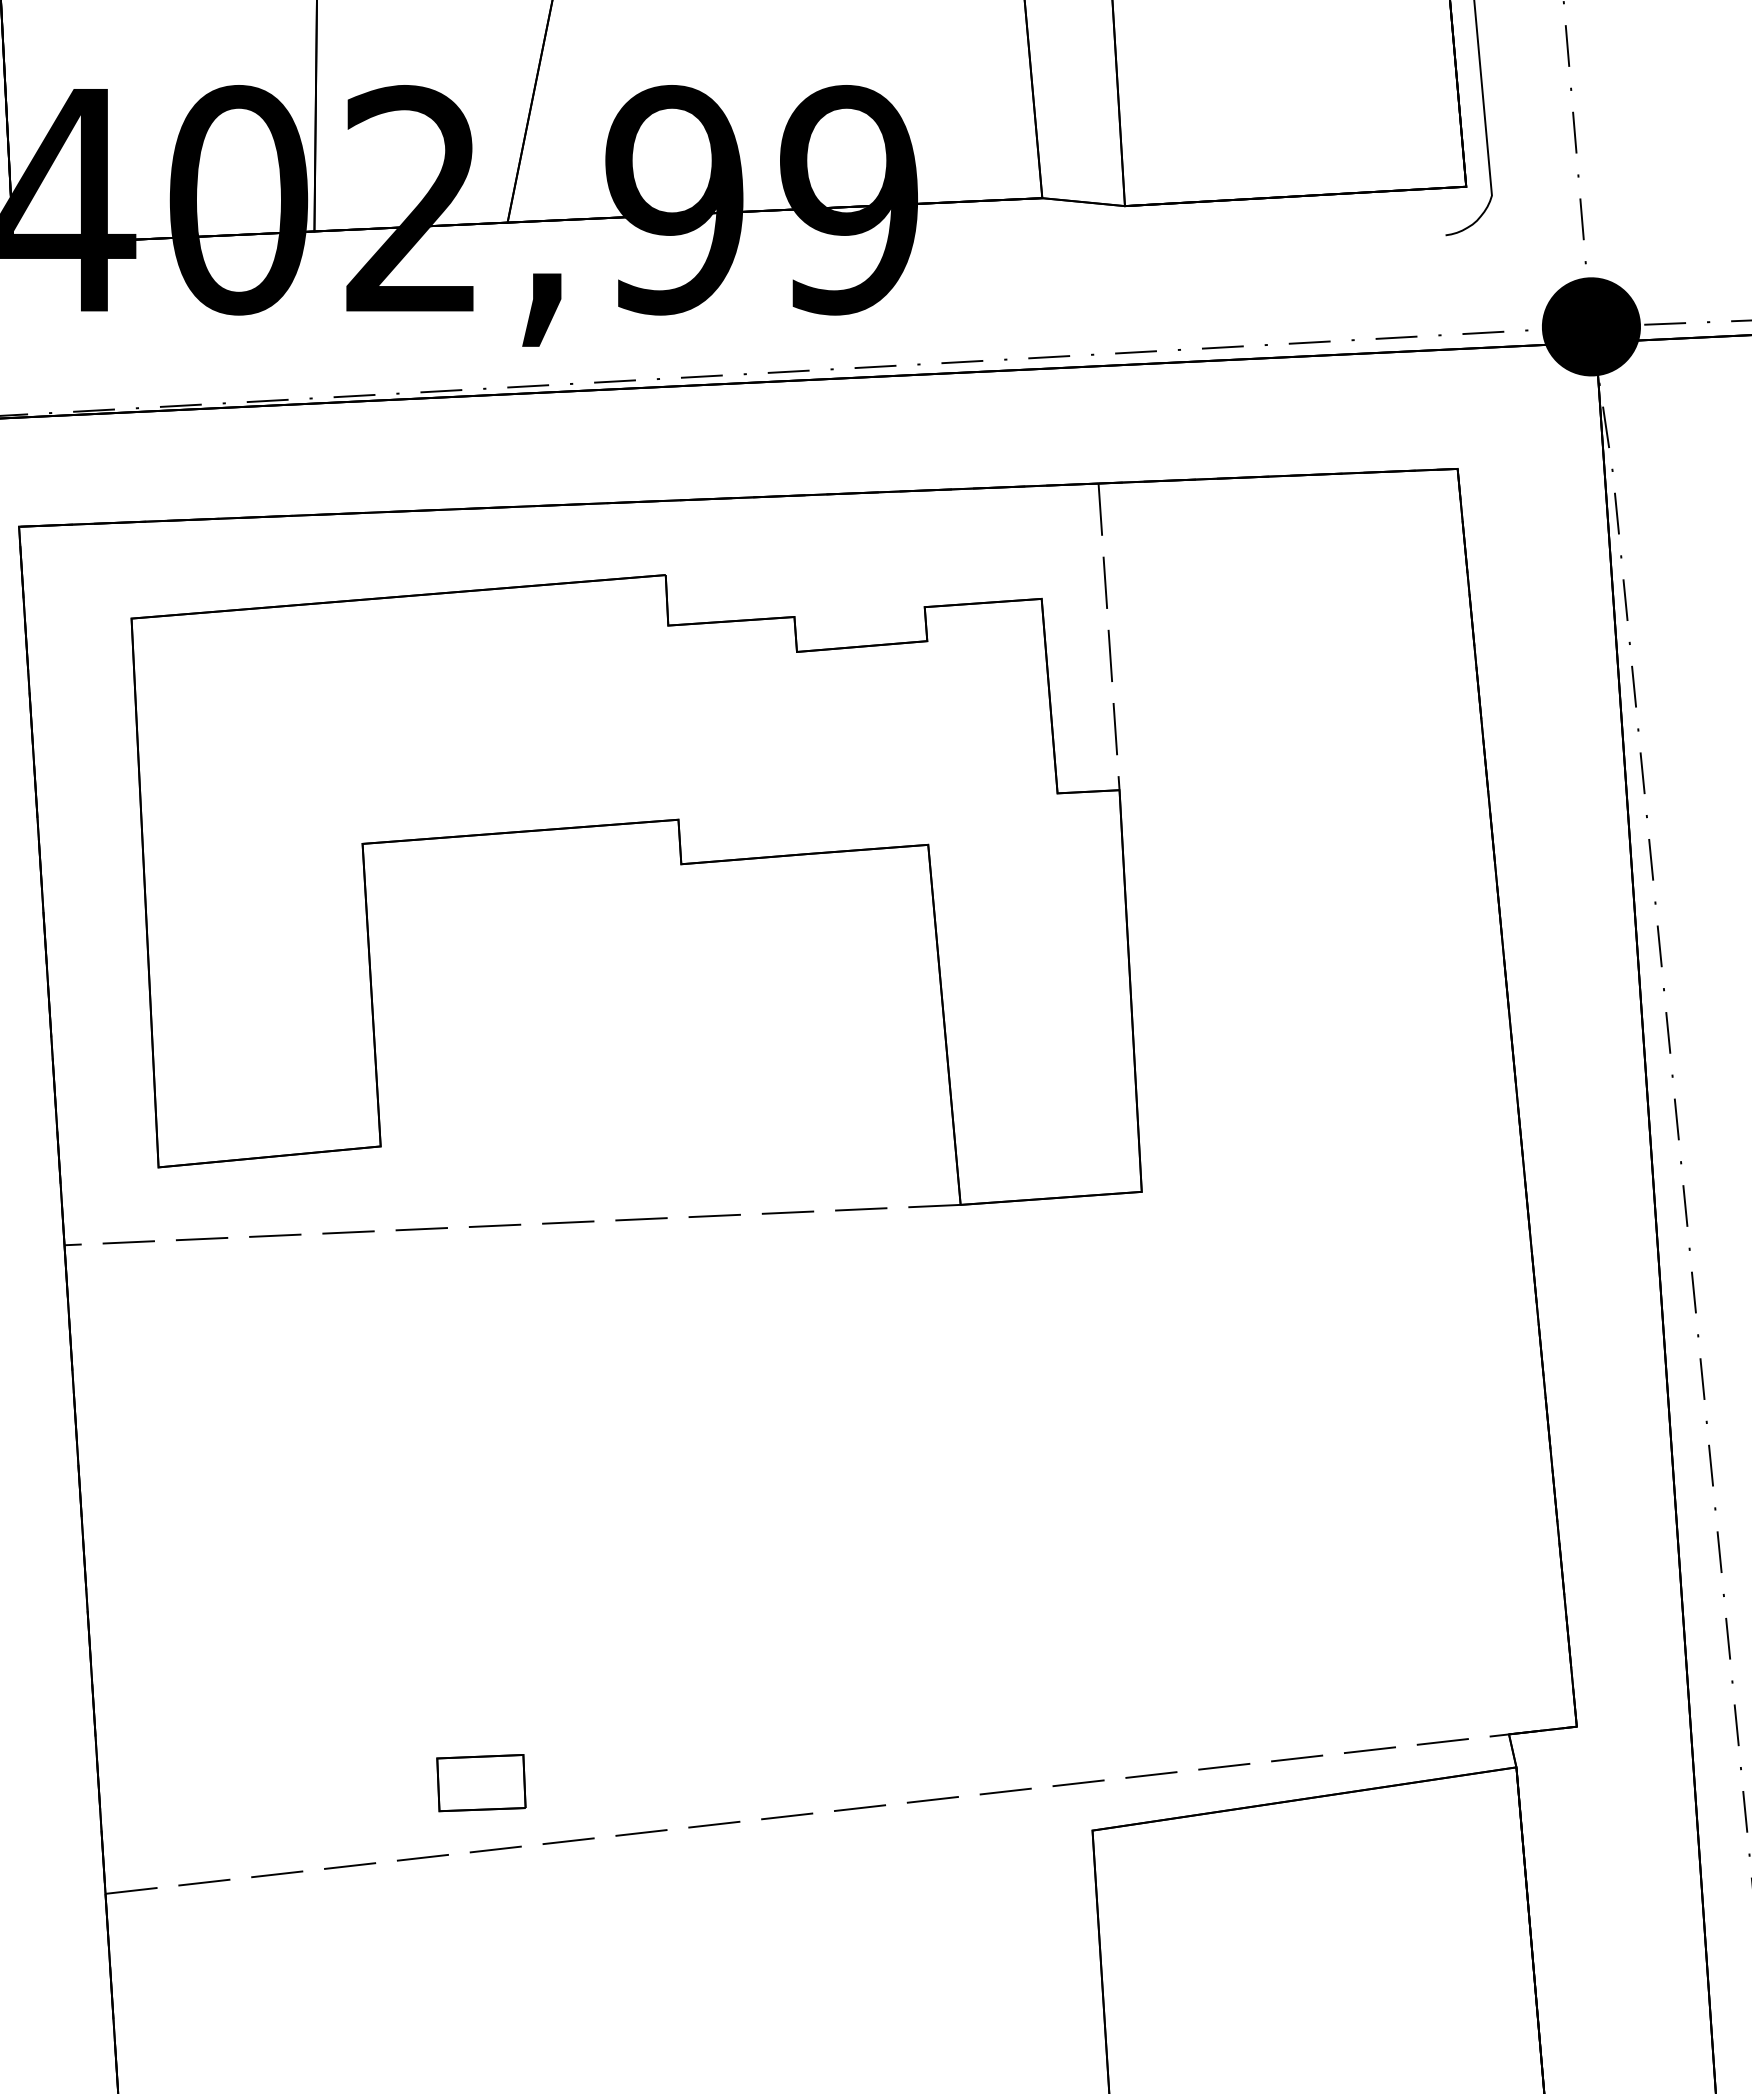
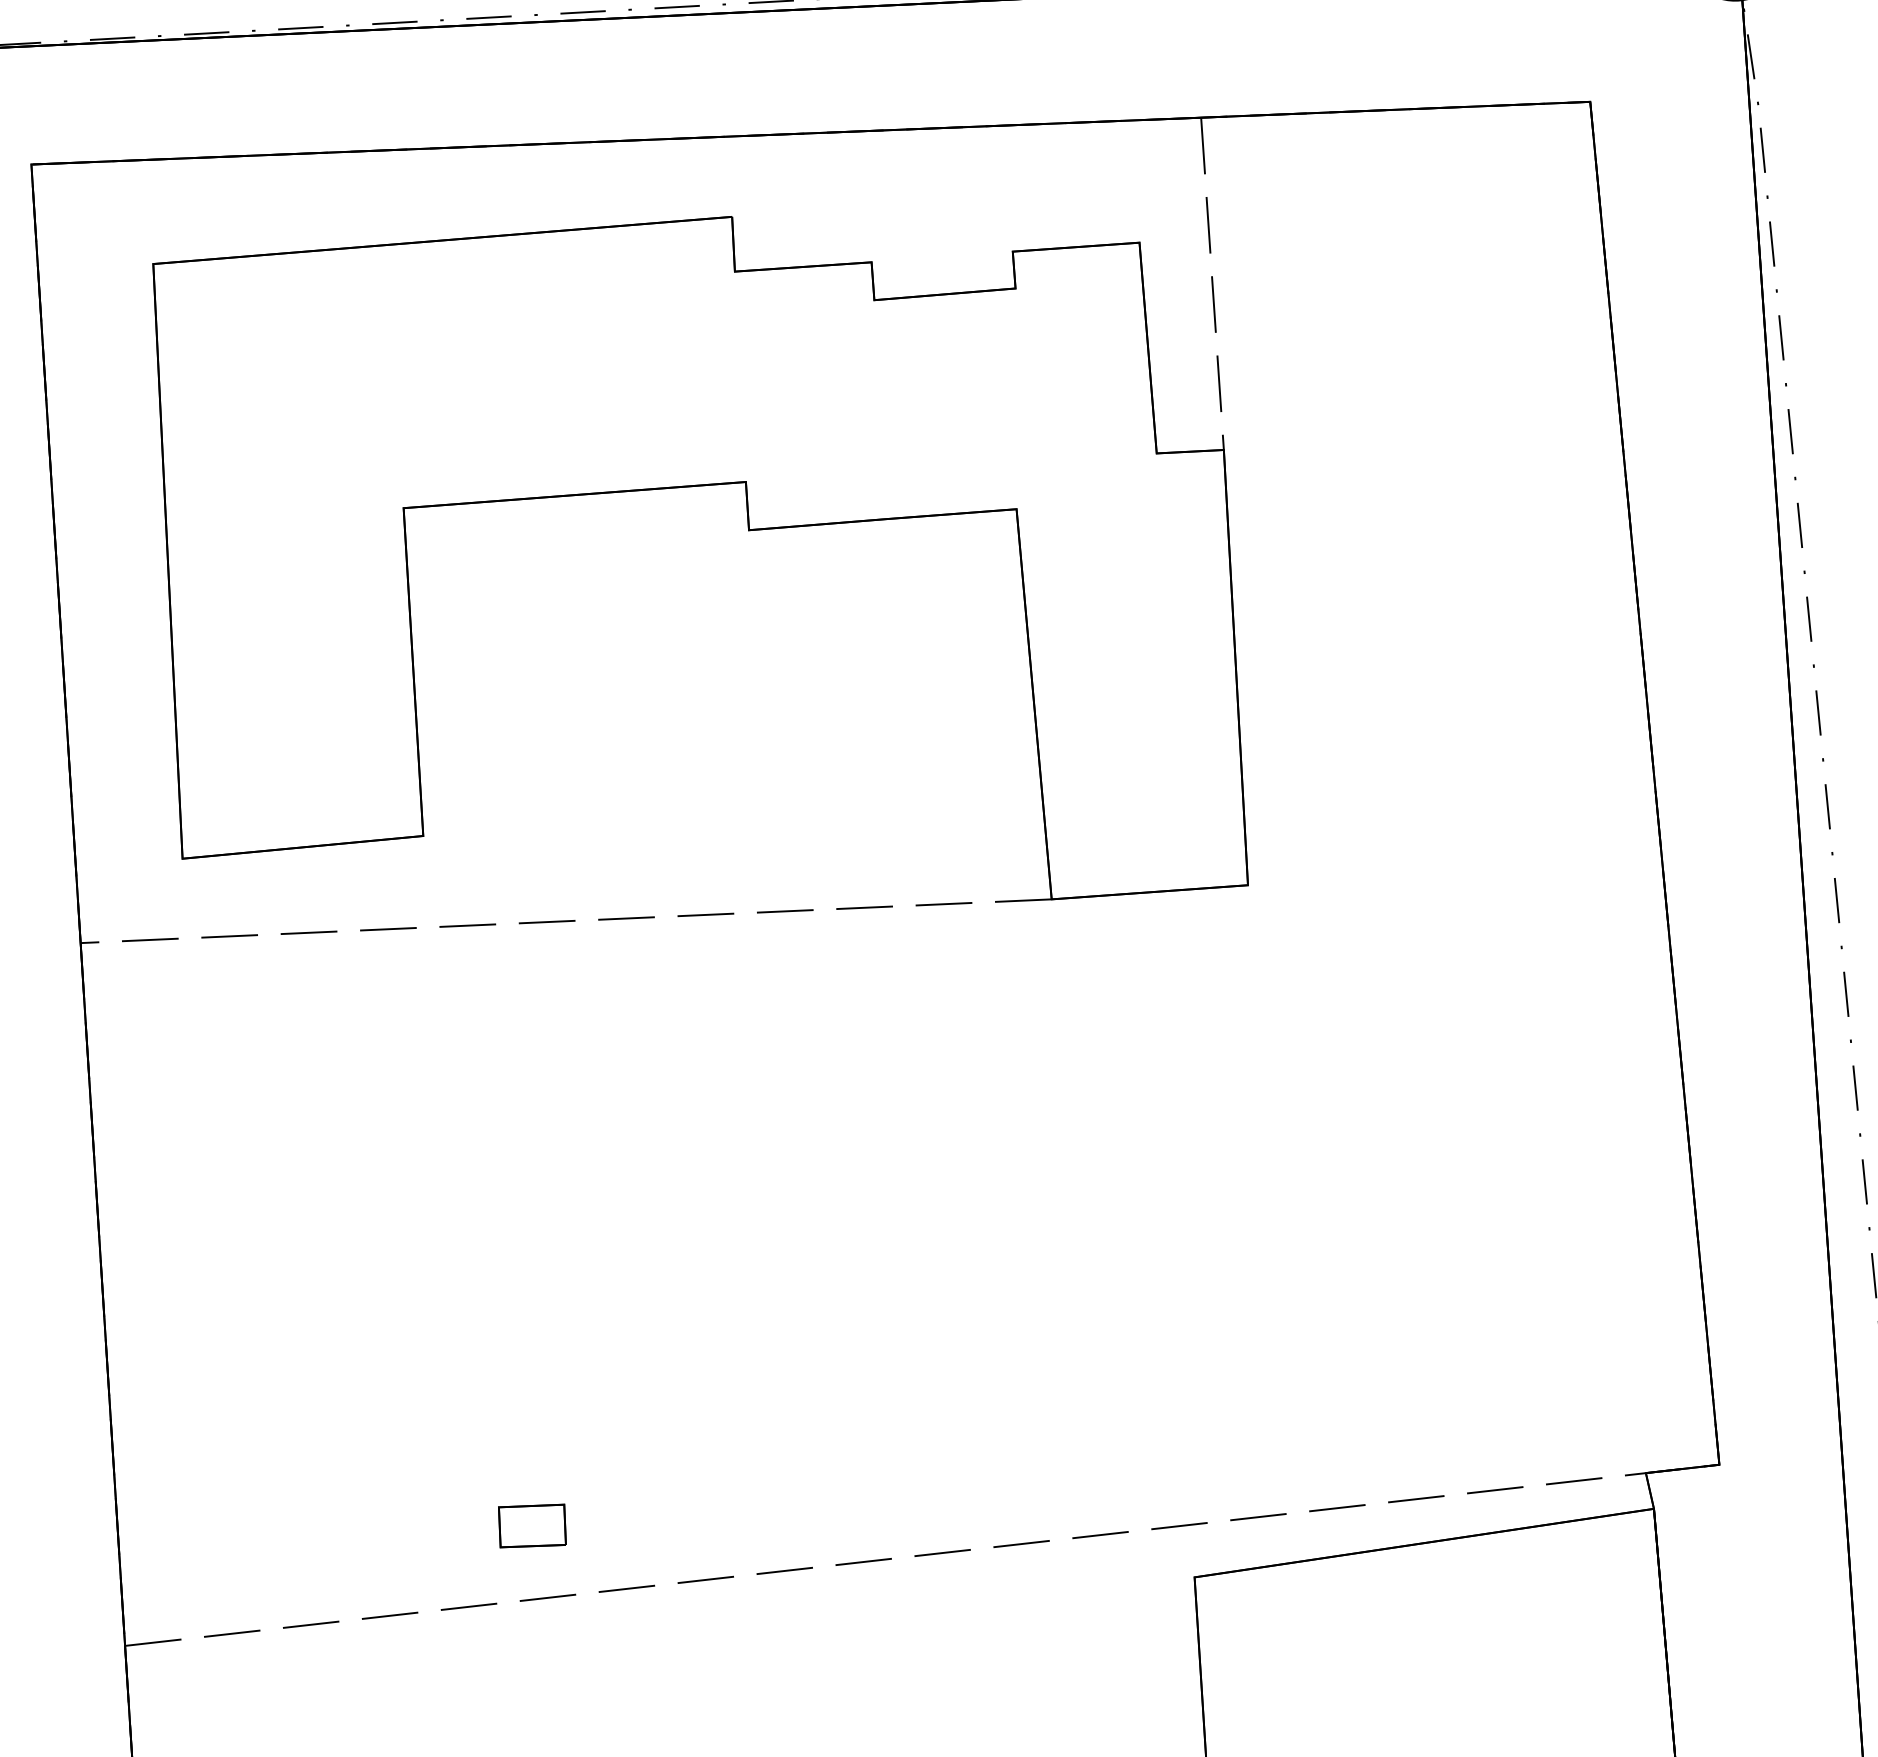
part: (481, 1783) -> (532, 1526), size x0.7

